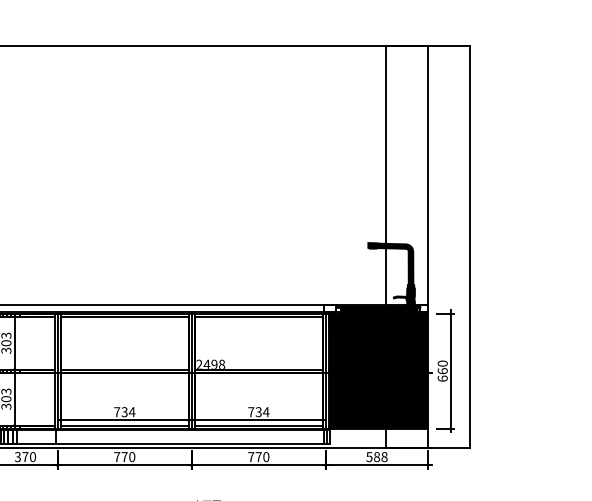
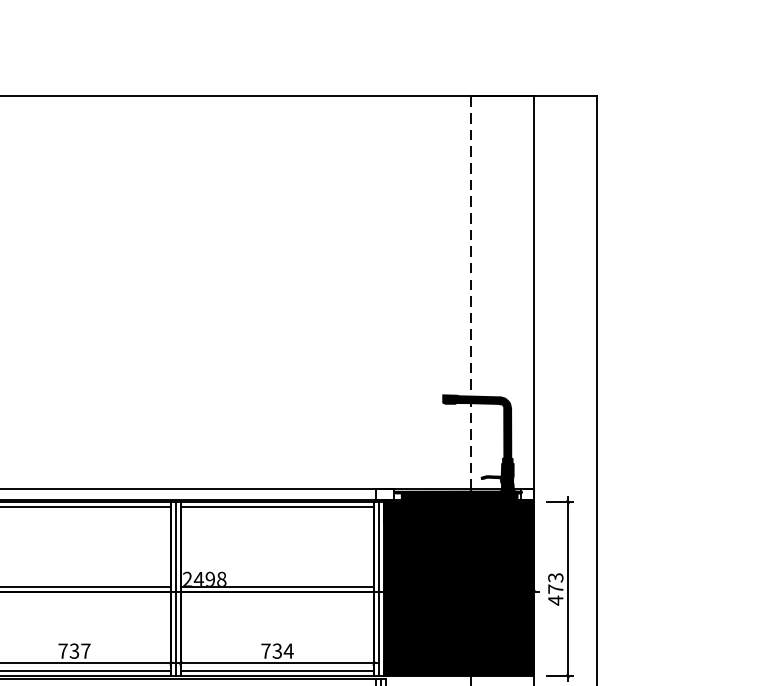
line: (386, 180) -> (470, 300), solid -> dashed
text: (442, 371) -> (555, 589), 660 -> 473
text: (131, 412) -> (84, 651), 734 -> 737

